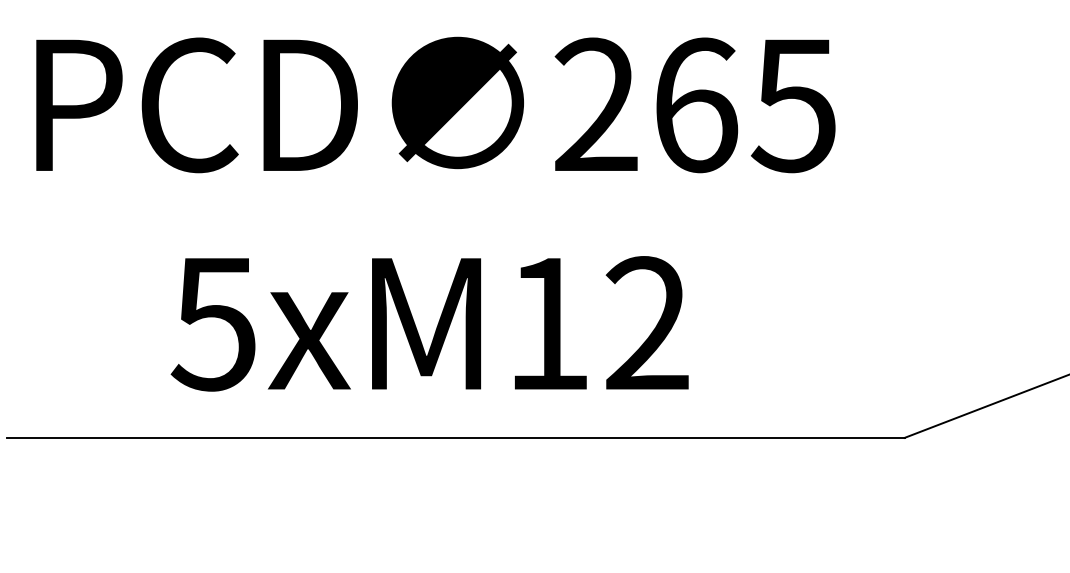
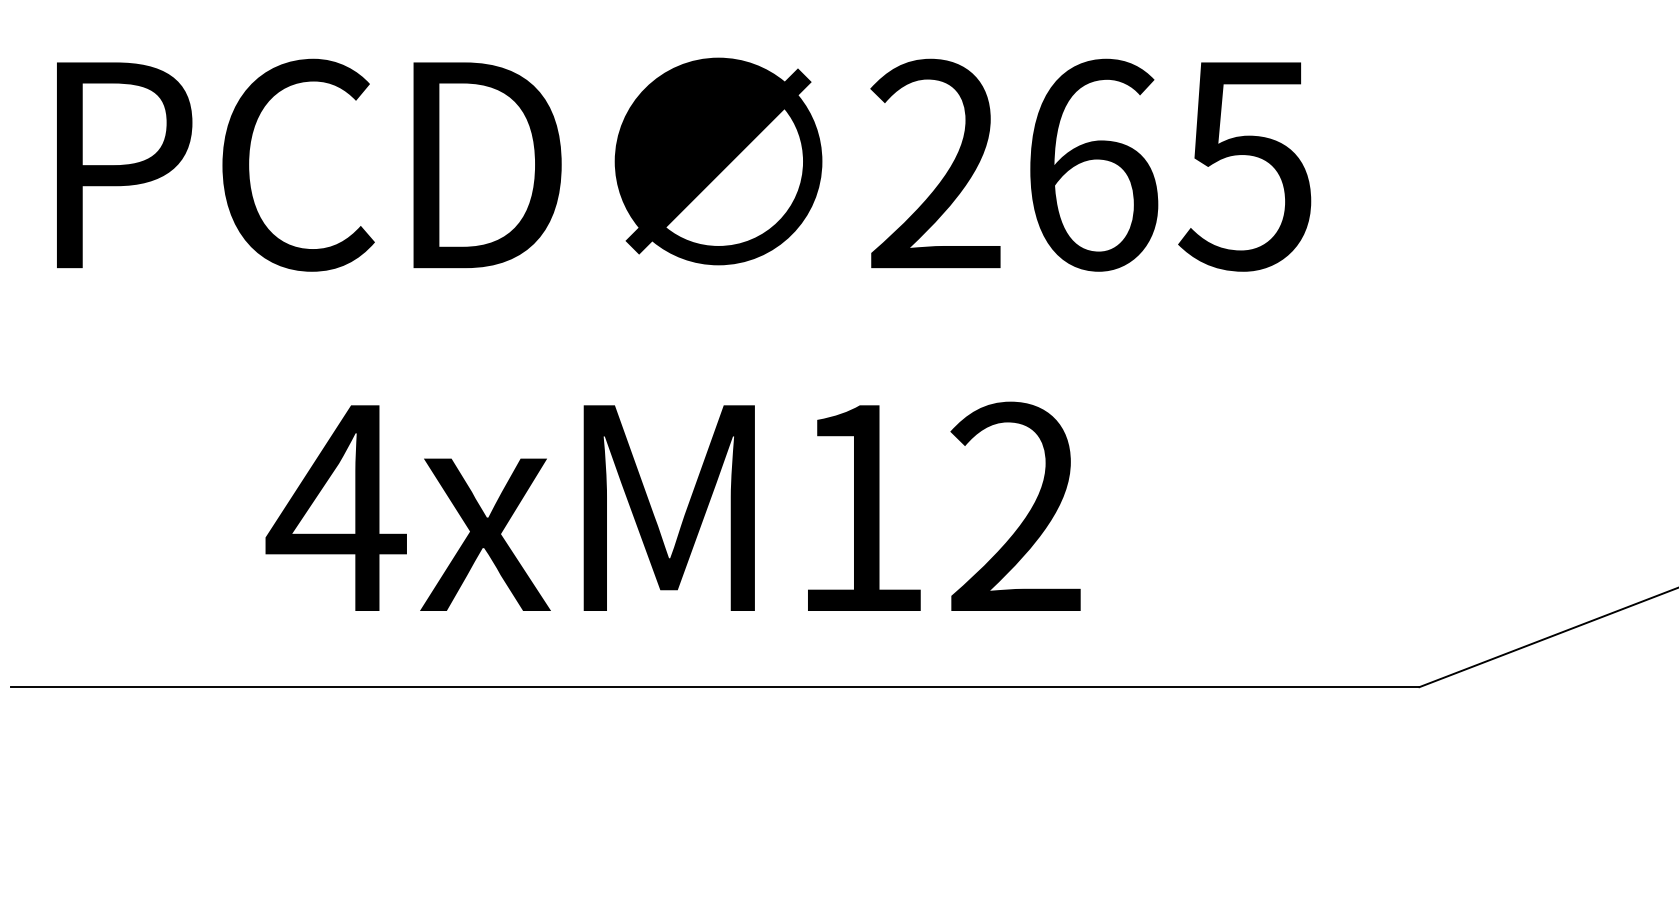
text: (214, 324) -> (336, 509), 5xM12 -> 4xM12

